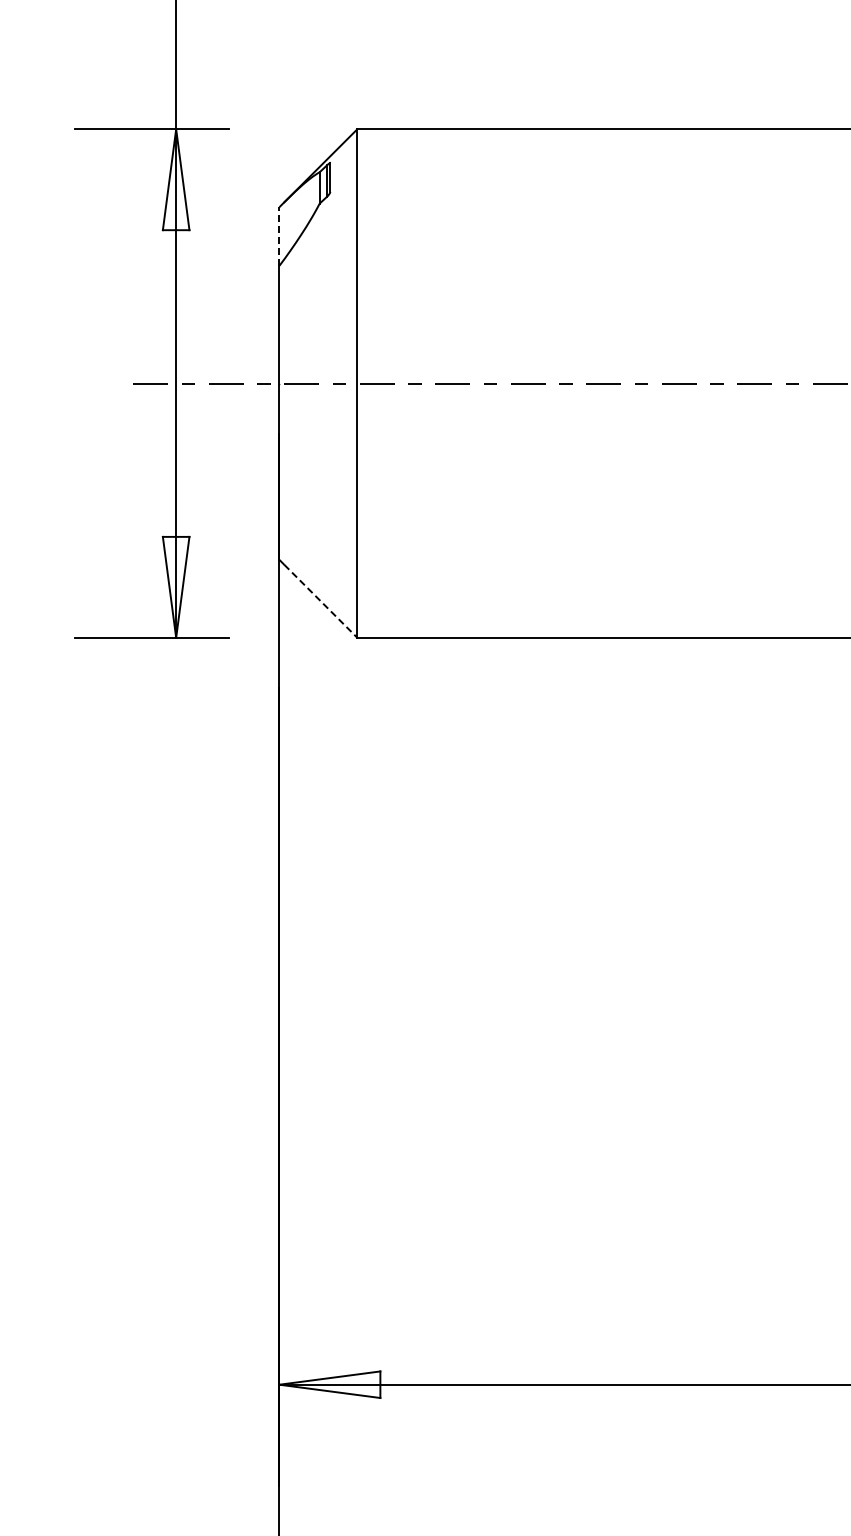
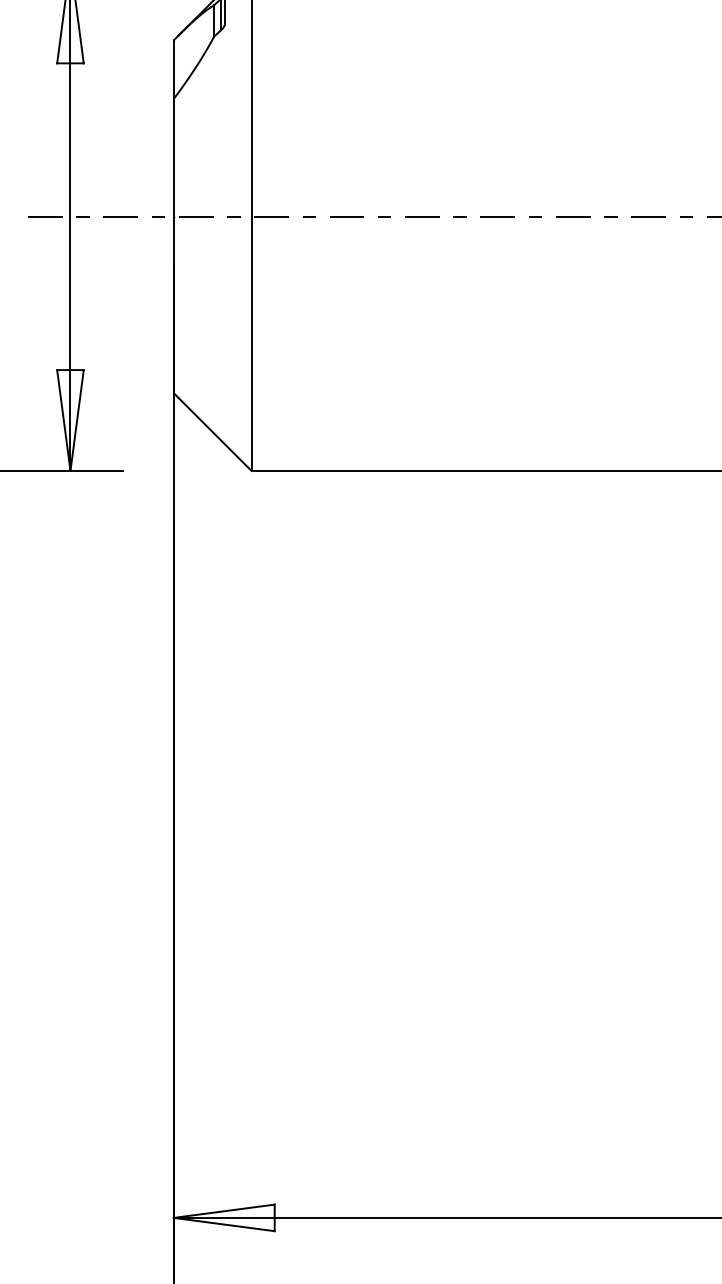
line: (279, 236) -> (173, 69), dashed -> solid
line: (320, 601) -> (214, 434), dashed -> solid

